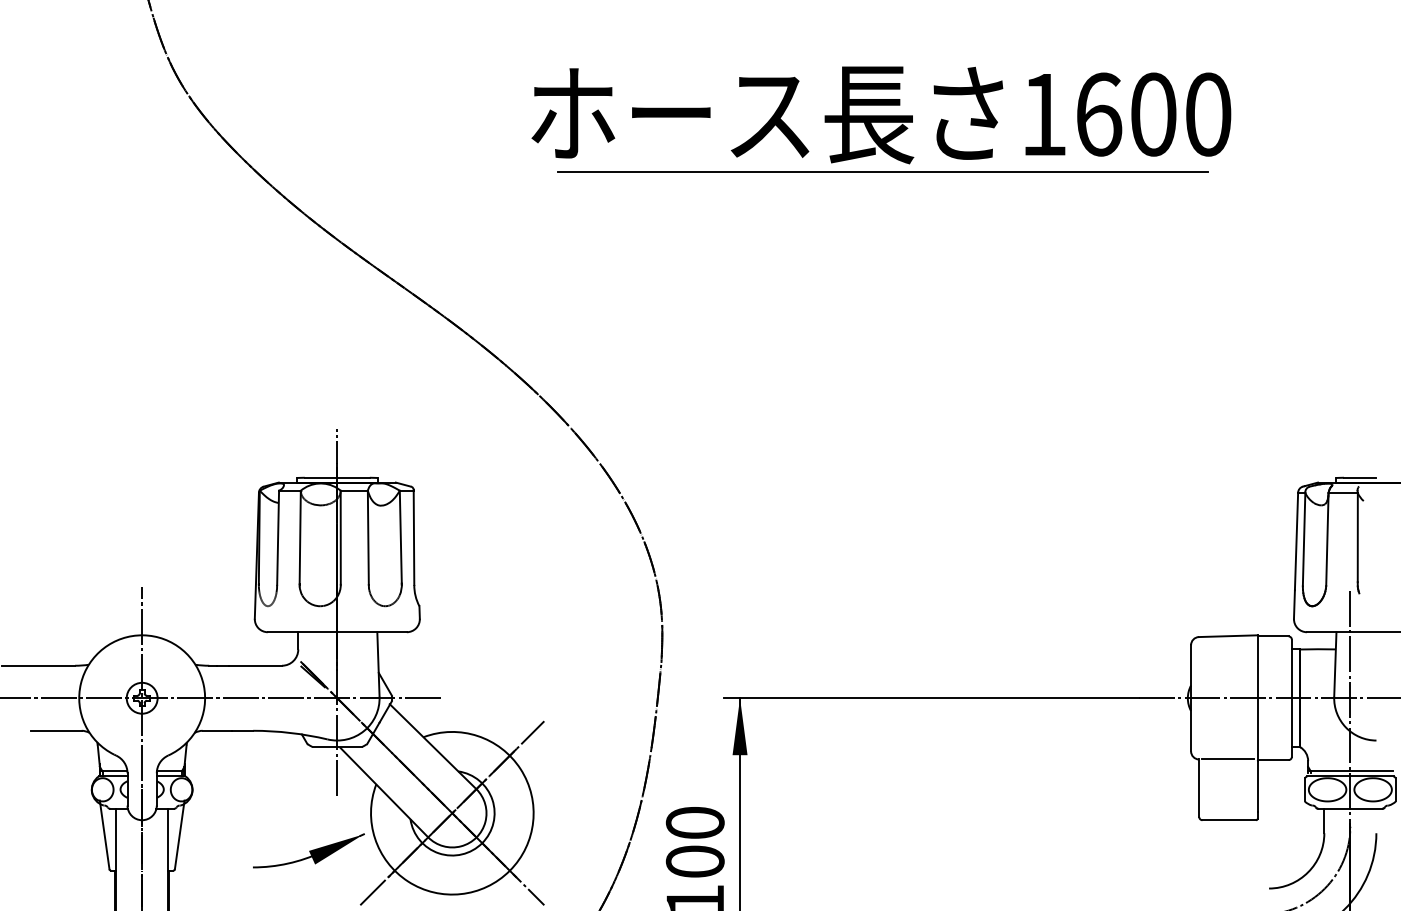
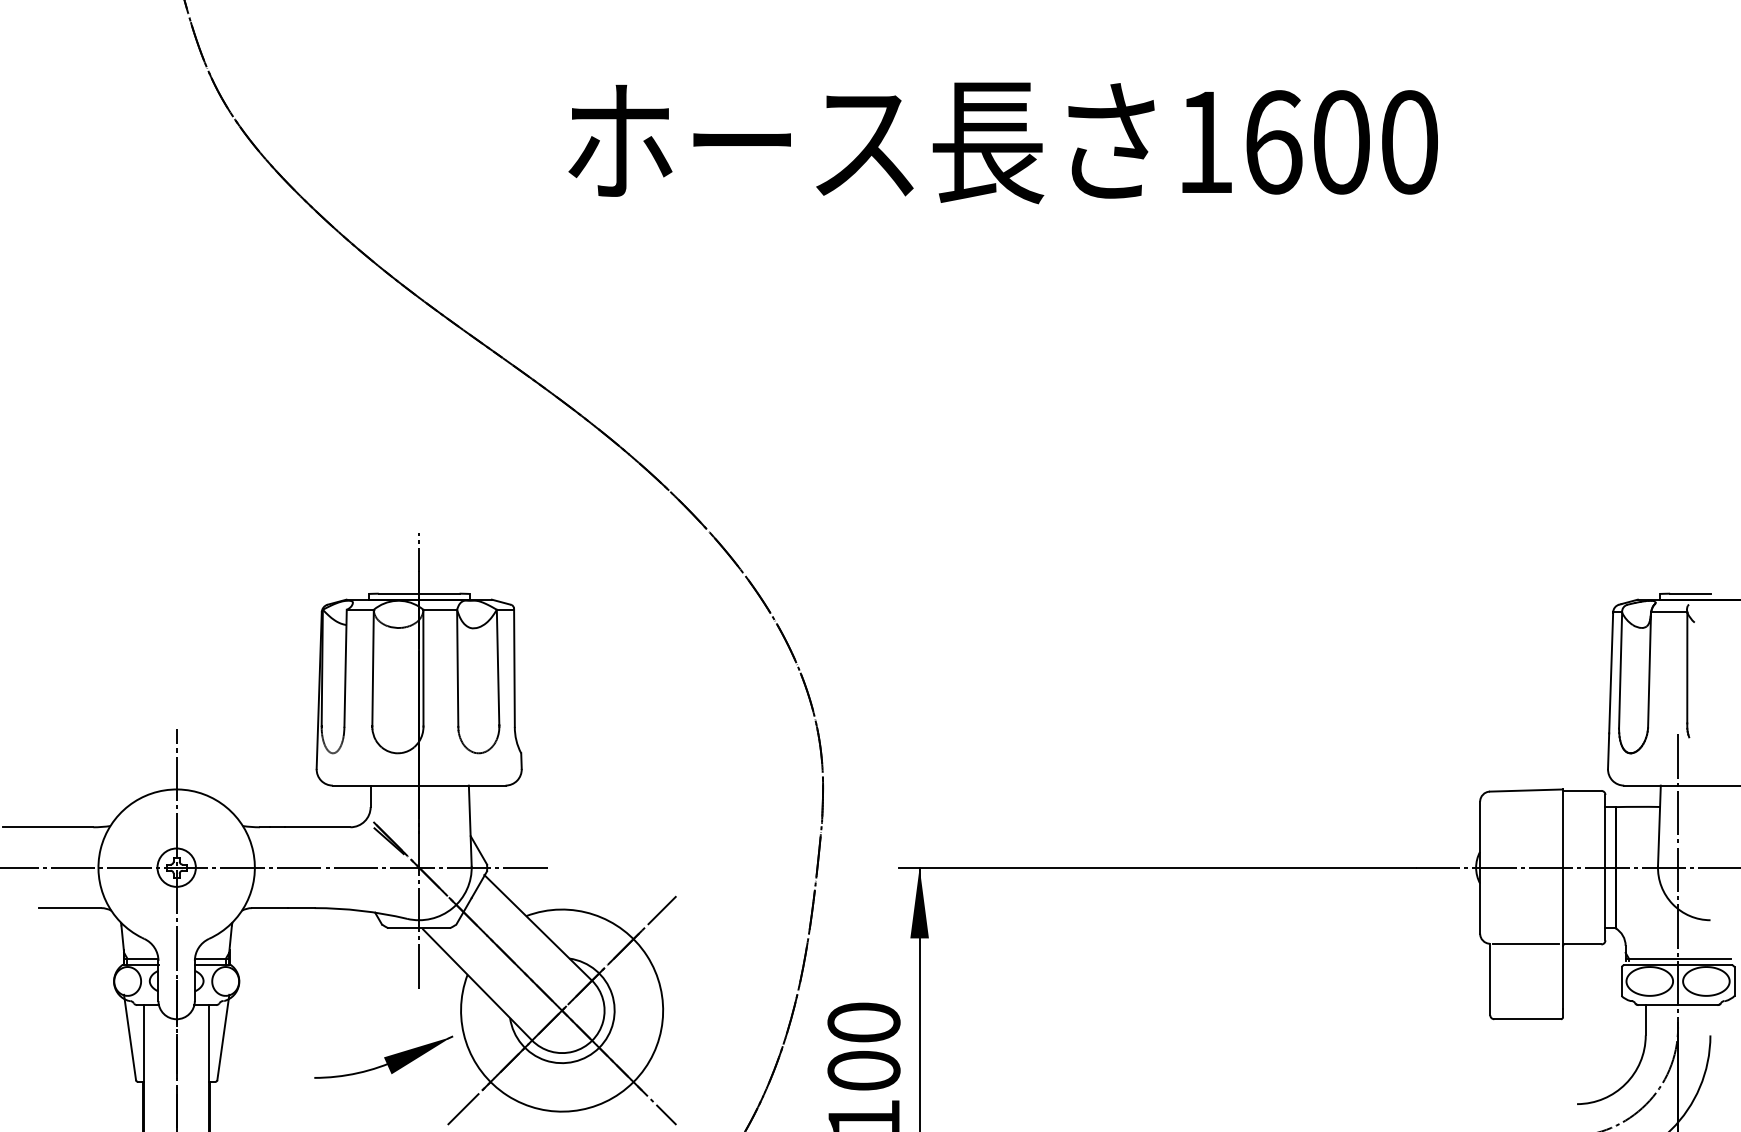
text: (880, 115) -> (1002, 143), moved
line: (883, 171) -> (1097, 213), removed

